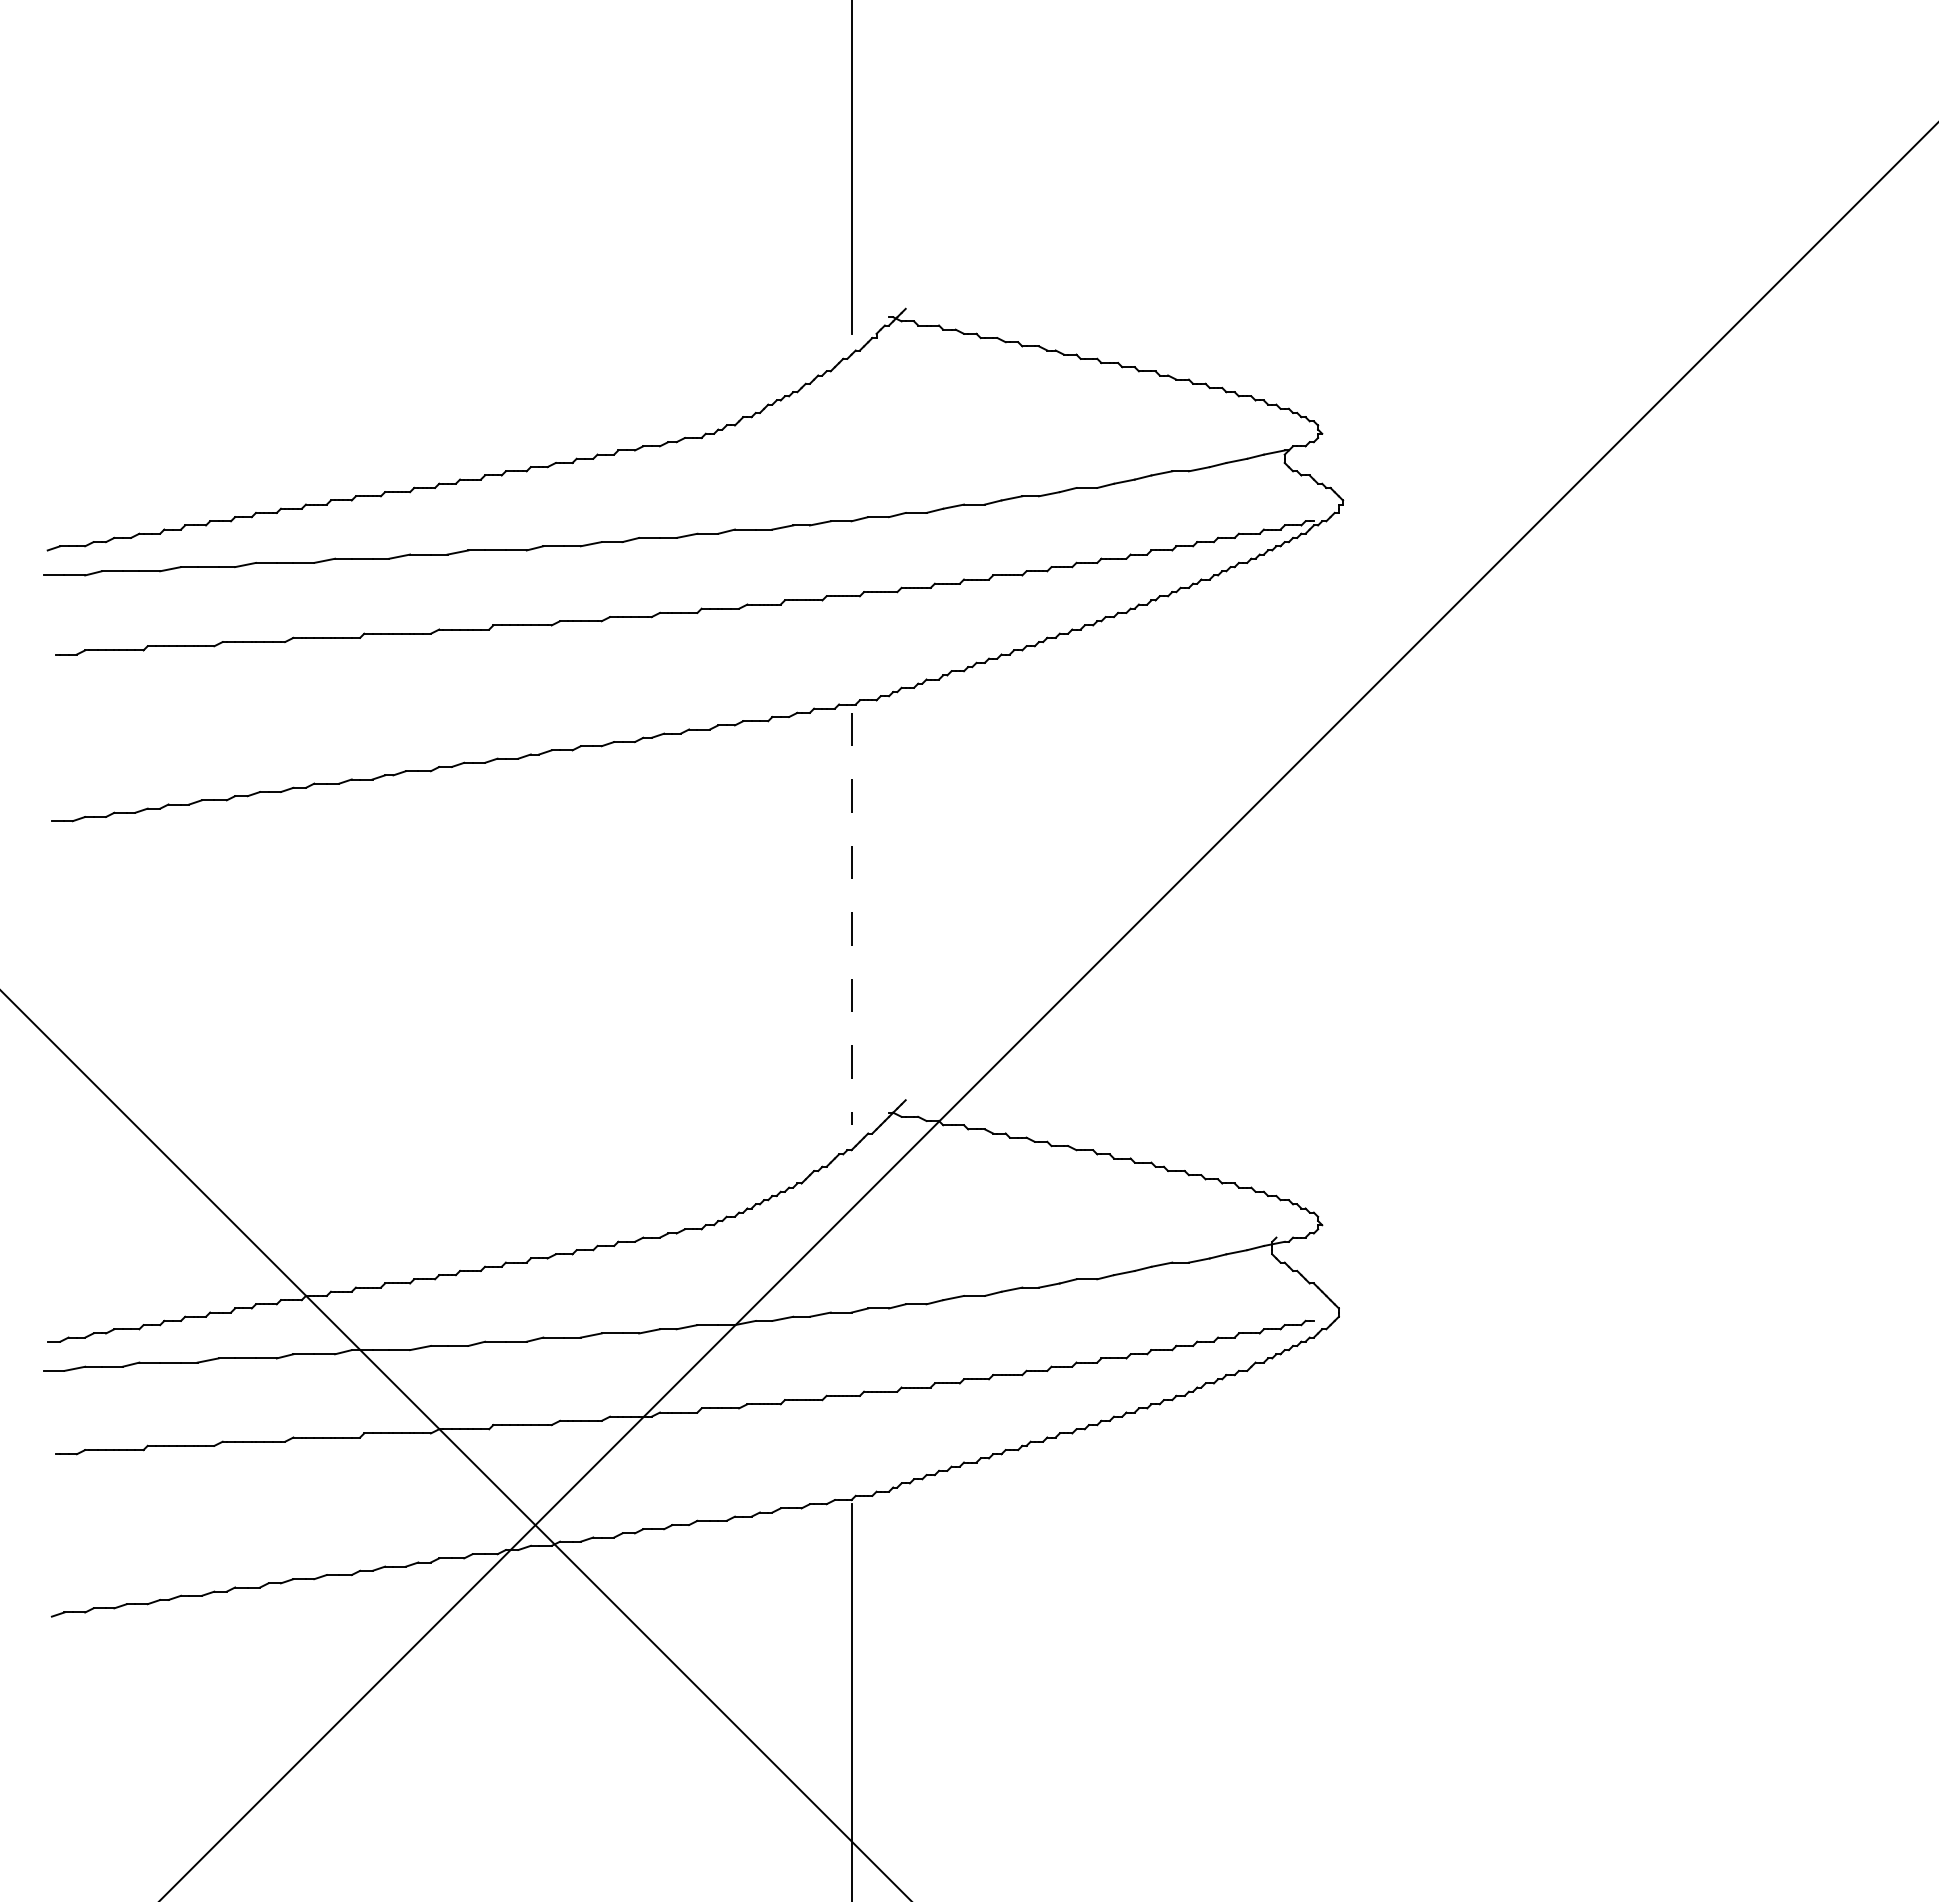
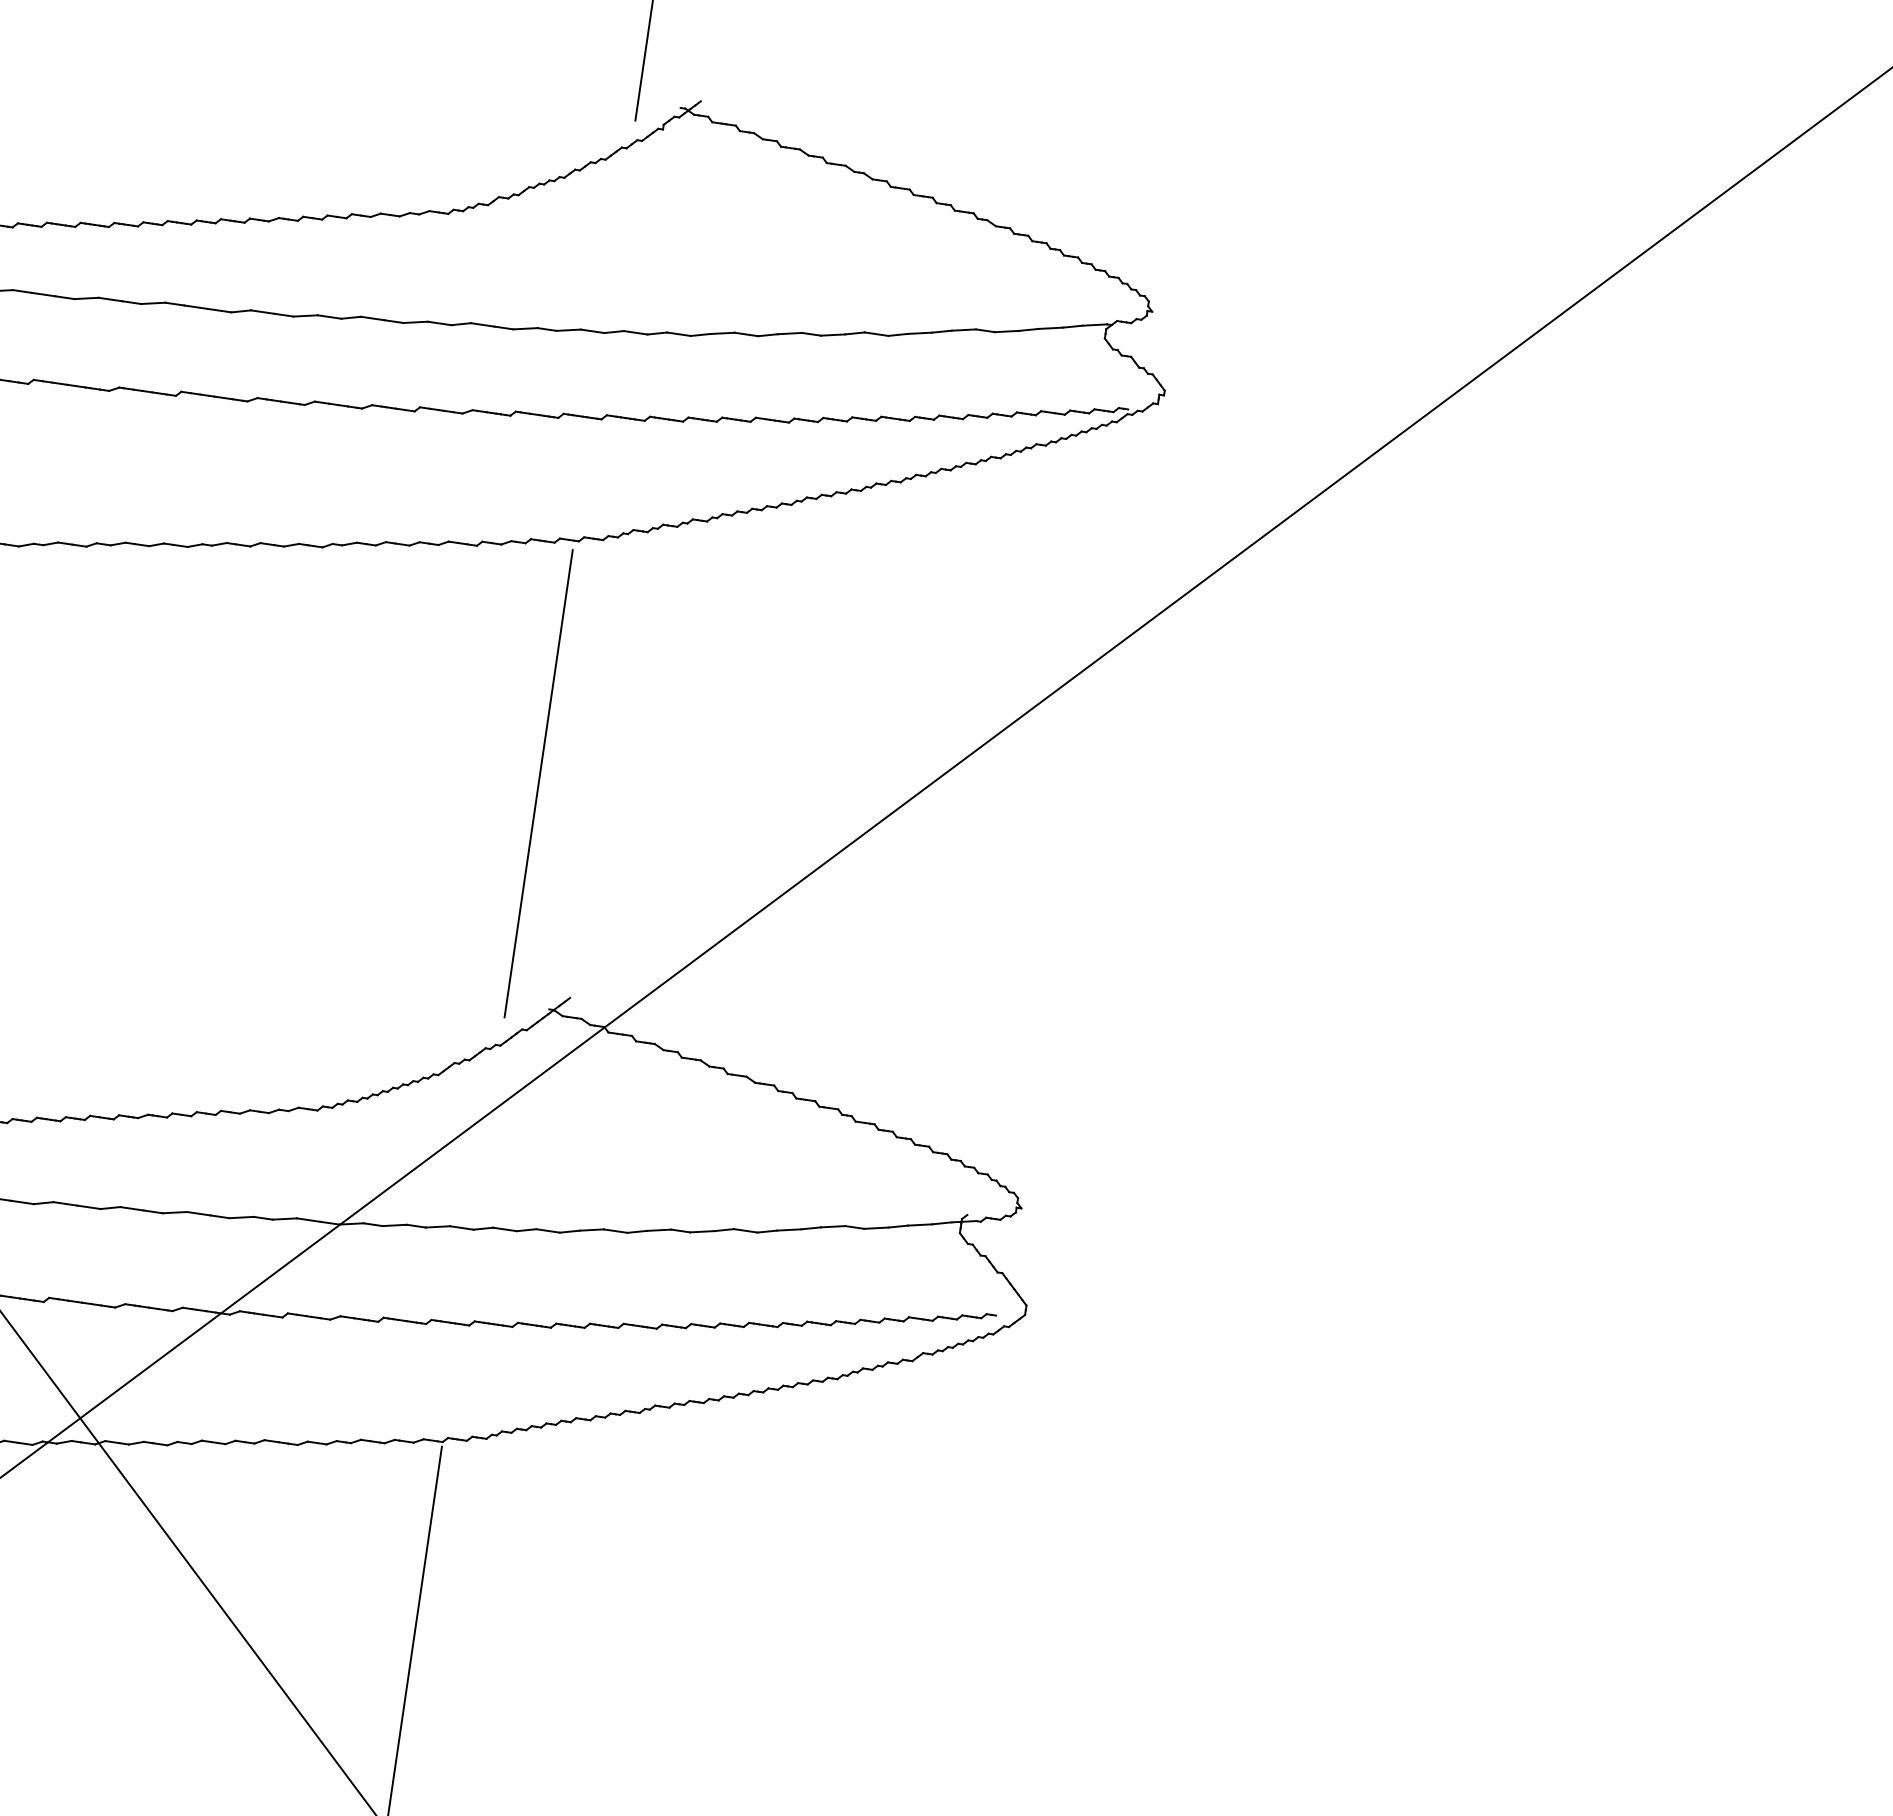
line: (851, 919) -> (538, 784), dashed -> solid

